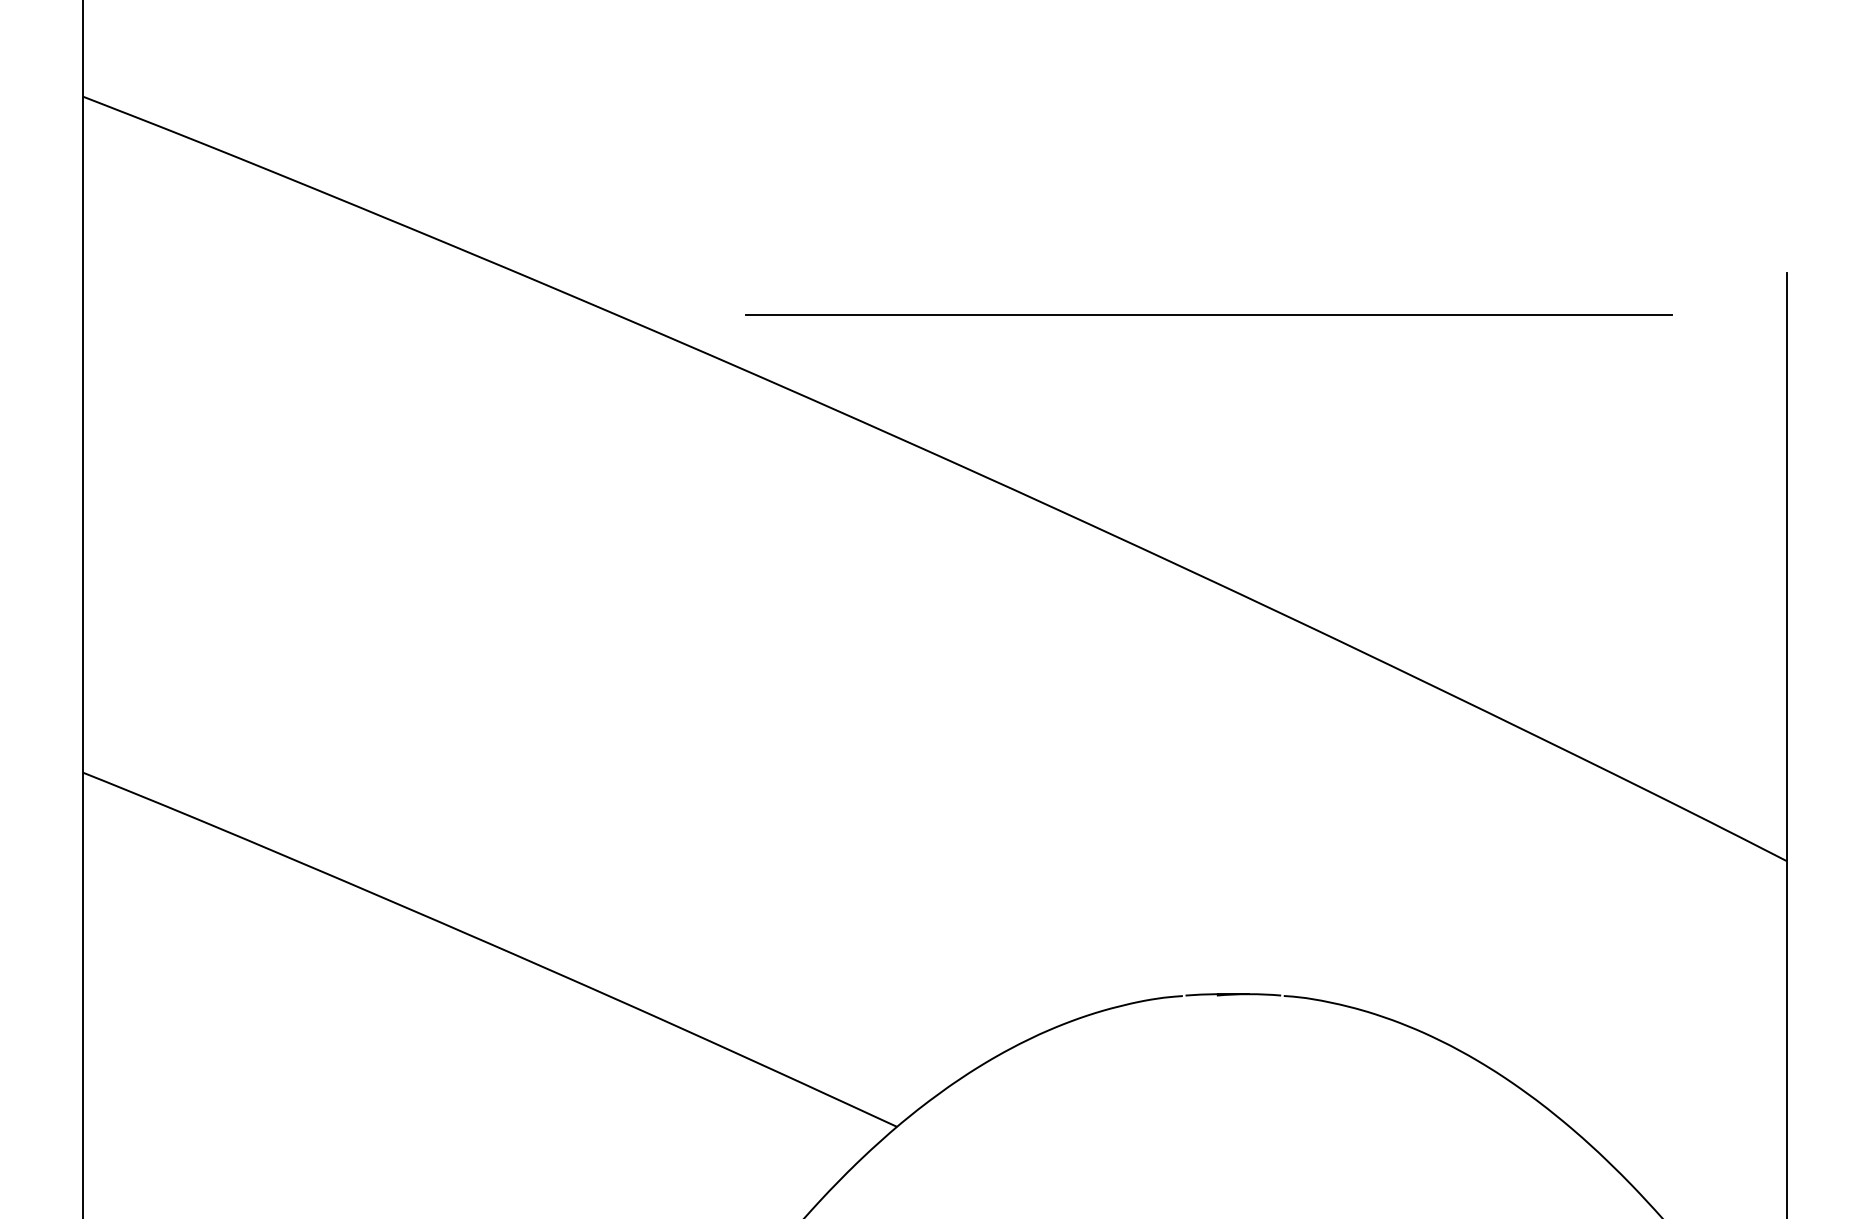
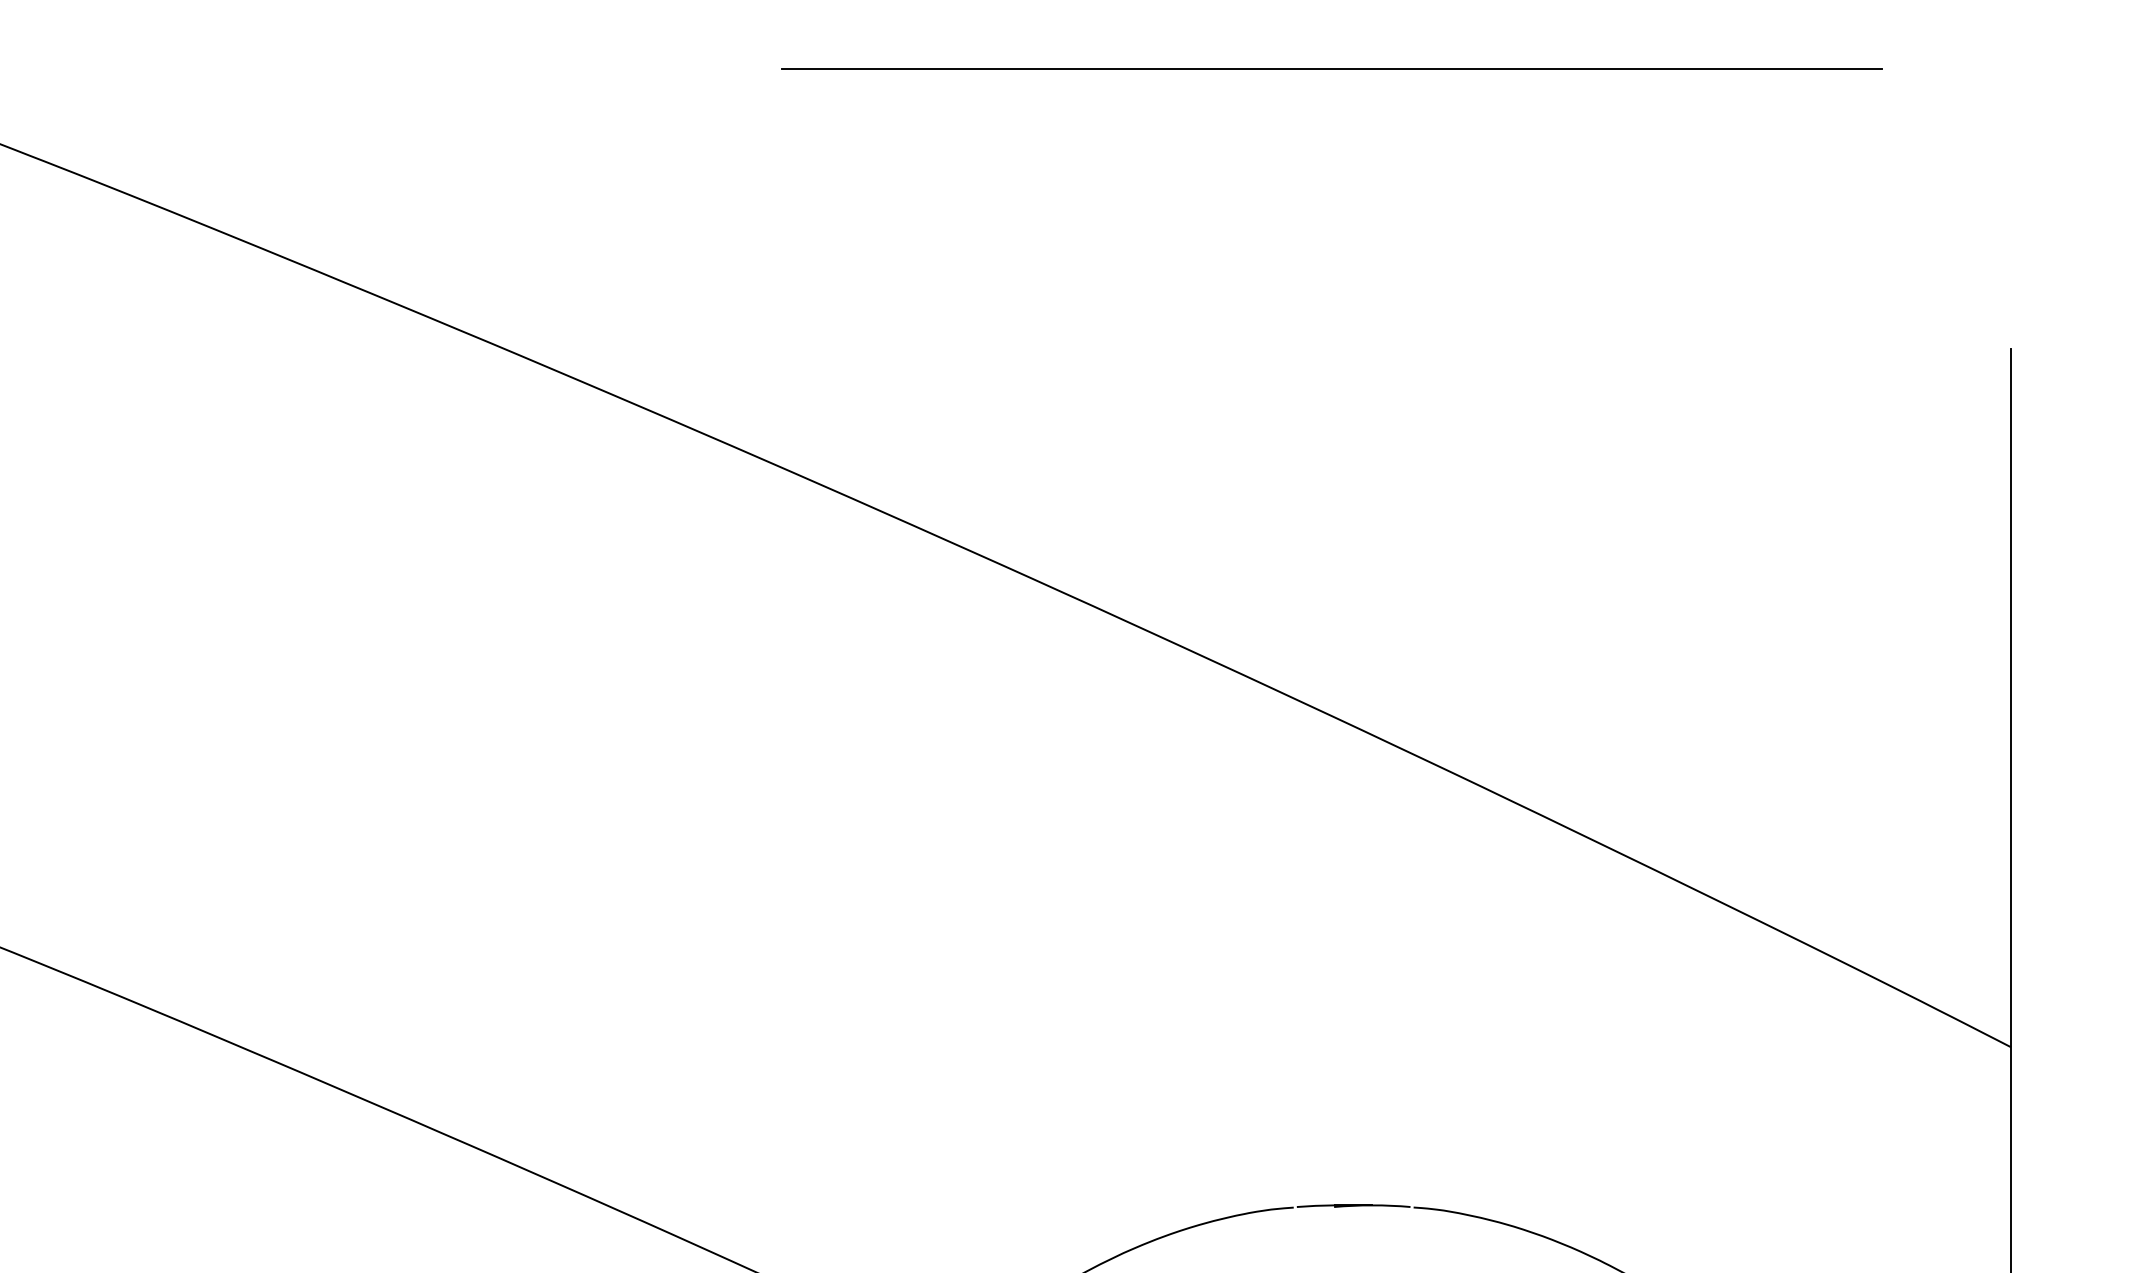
line: (1208, 314) -> (1331, 67), moved

